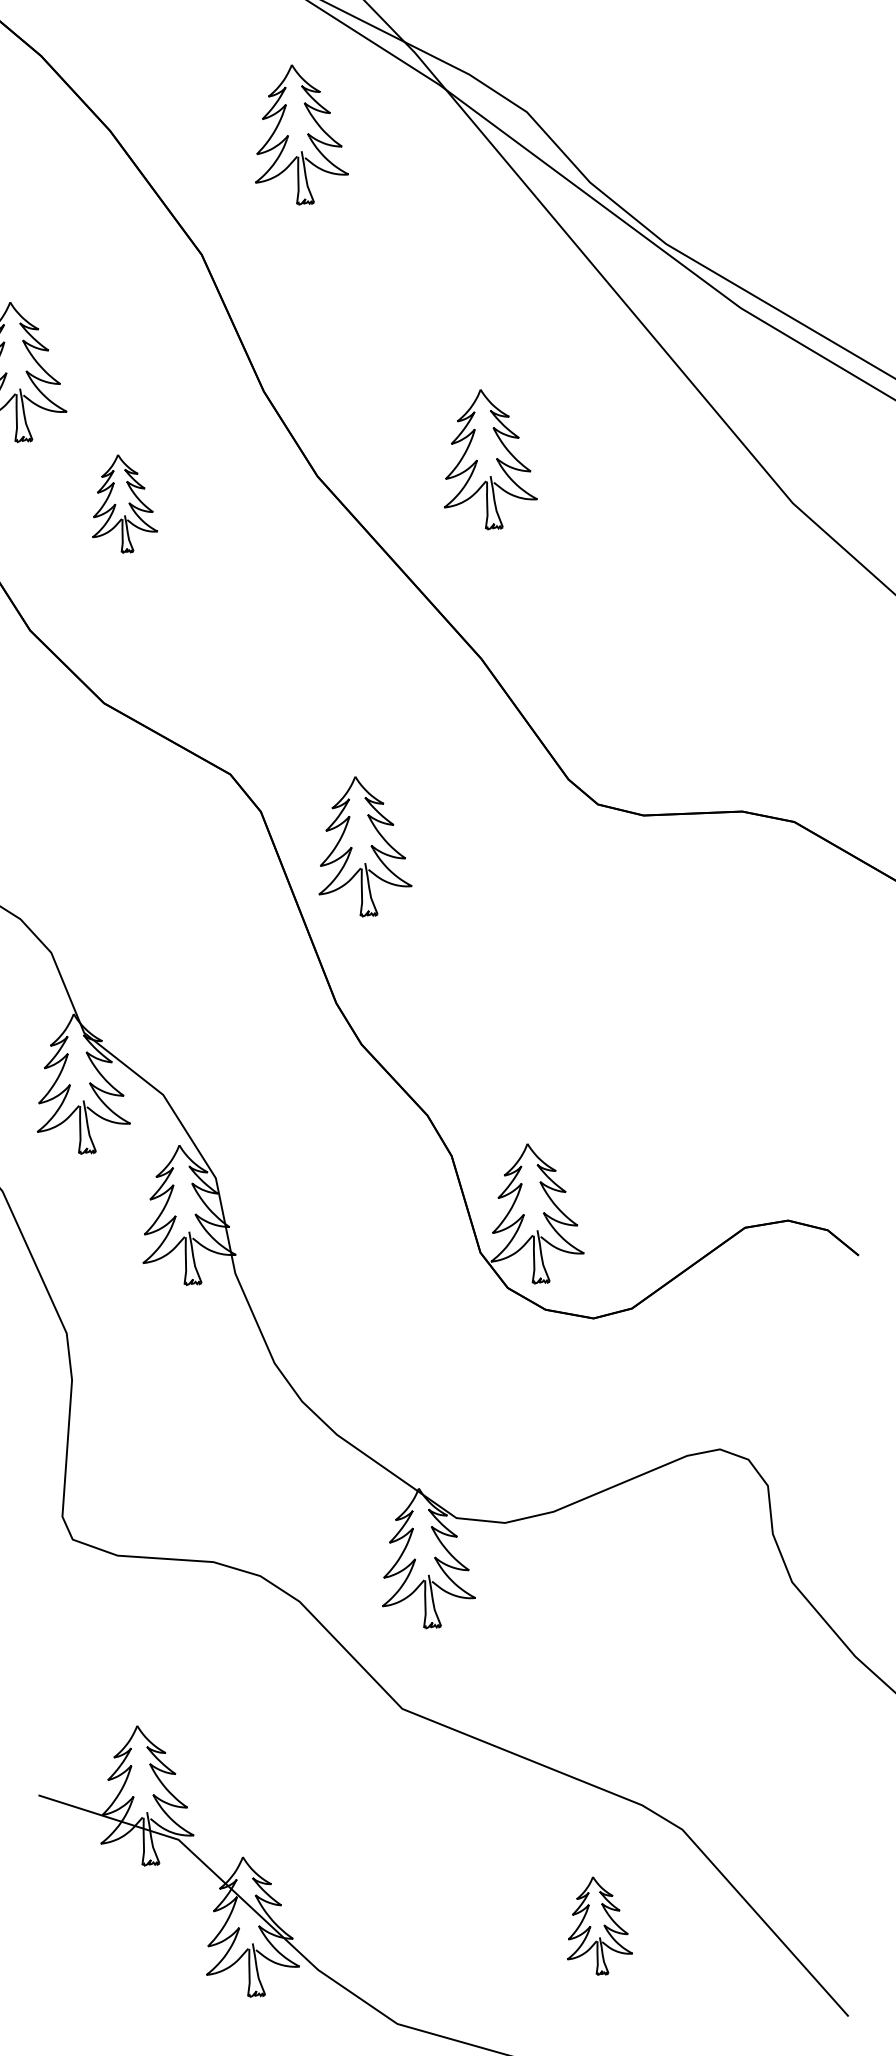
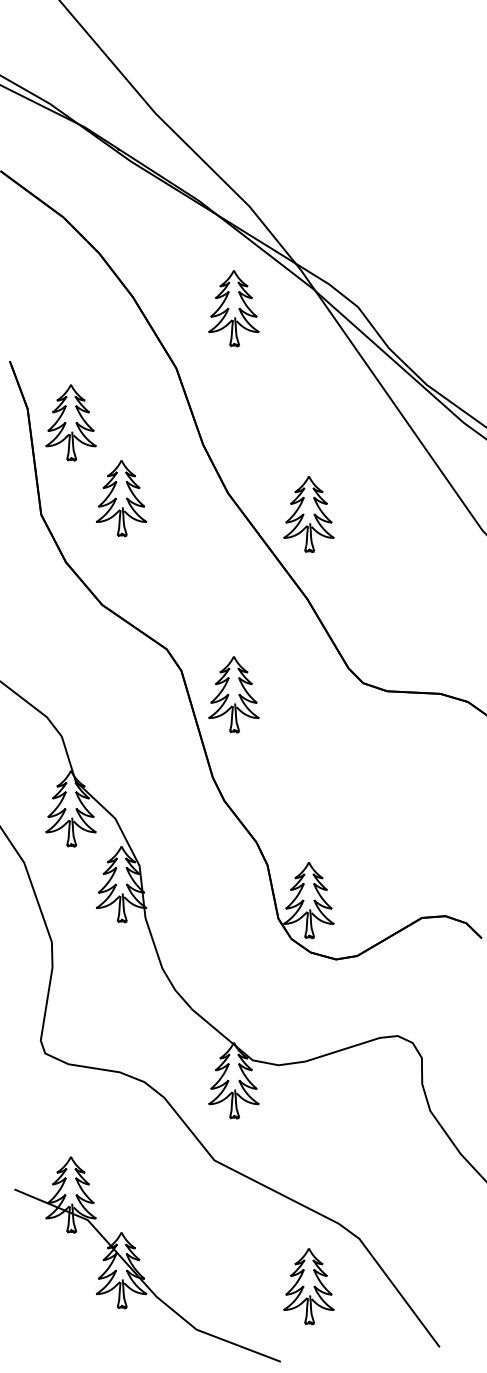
part: (486, 460) -> (308, 514), moved
part: (122, 503) -> (121, 498), size x1.43
part: (596, 1925) -> (308, 1286), size x1.43

